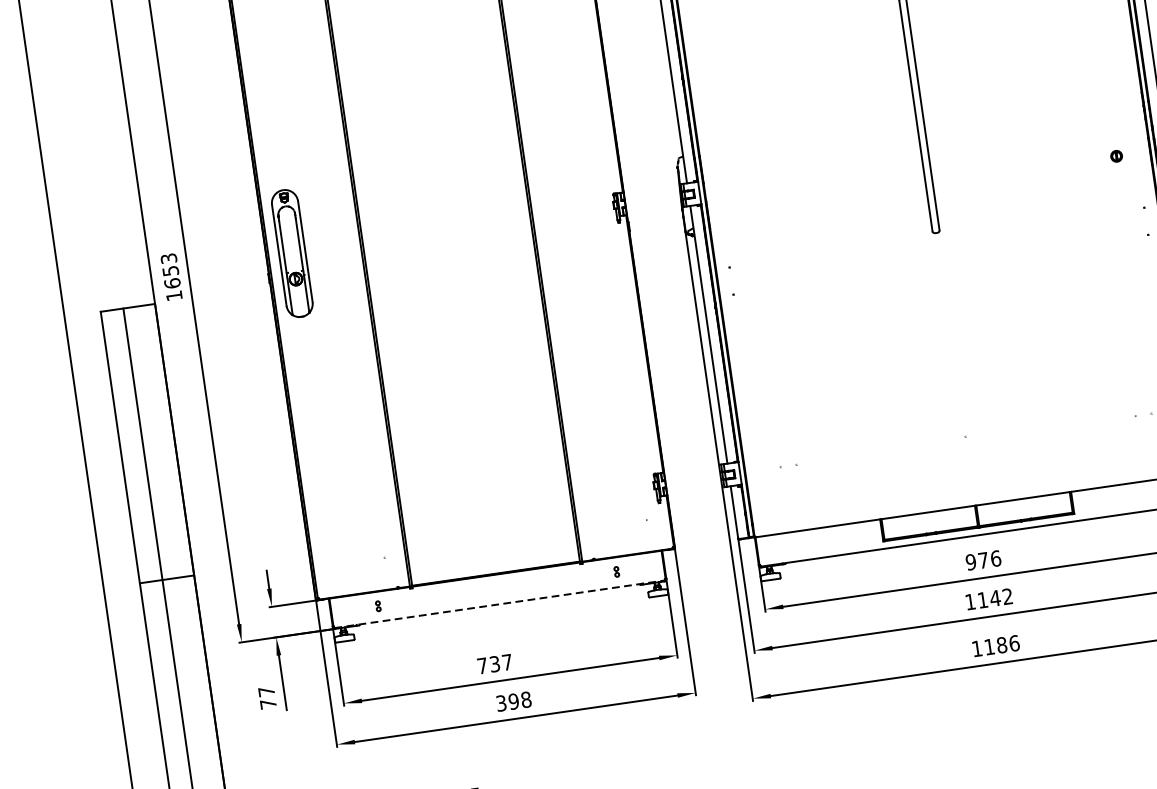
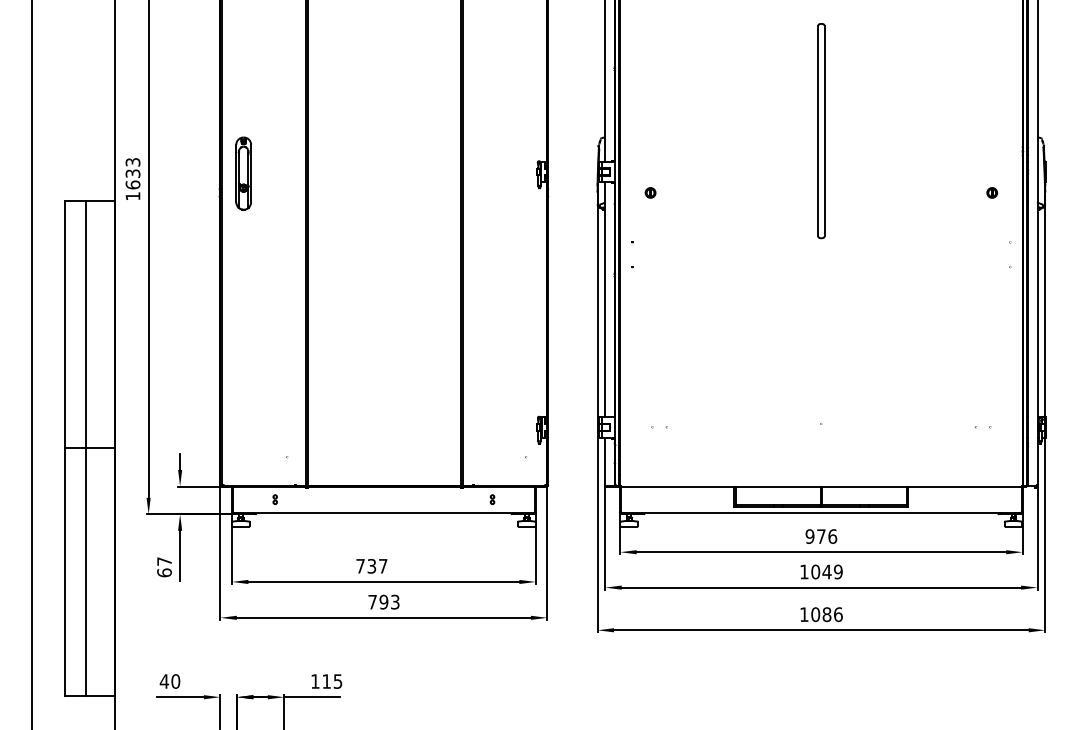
part: (741, 209) -> (650, 192), added
part: (291, 253) -> (243, 173), size x0.62
text: (170, 270) -> (132, 173), 1653 -> 1633
text: (994, 597) -> (826, 571), 1142 -> 1049
line: (499, 604) -> (383, 513), dashed -> solid
text: (989, 646) -> (815, 614), 1186 -> 1086
text: (513, 700) -> (383, 601), 398 -> 793
text: (268, 703) -> (164, 572), 77 -> 67

